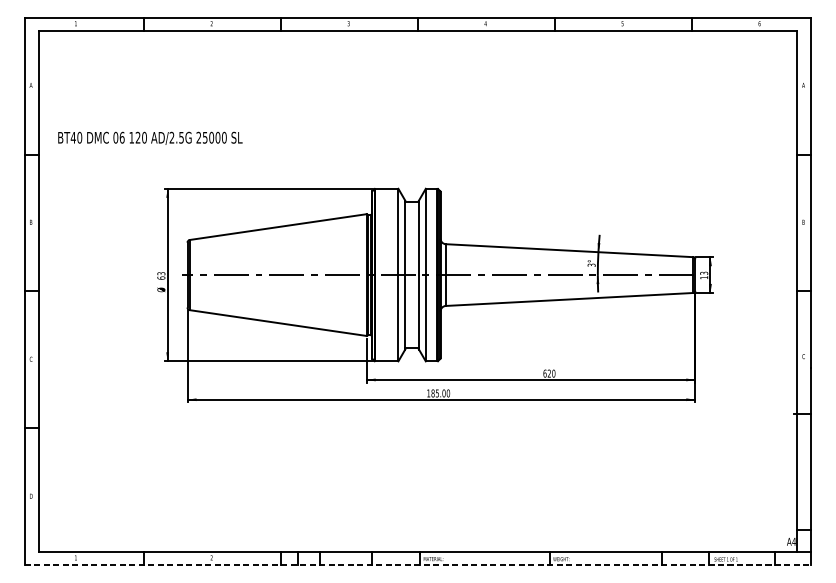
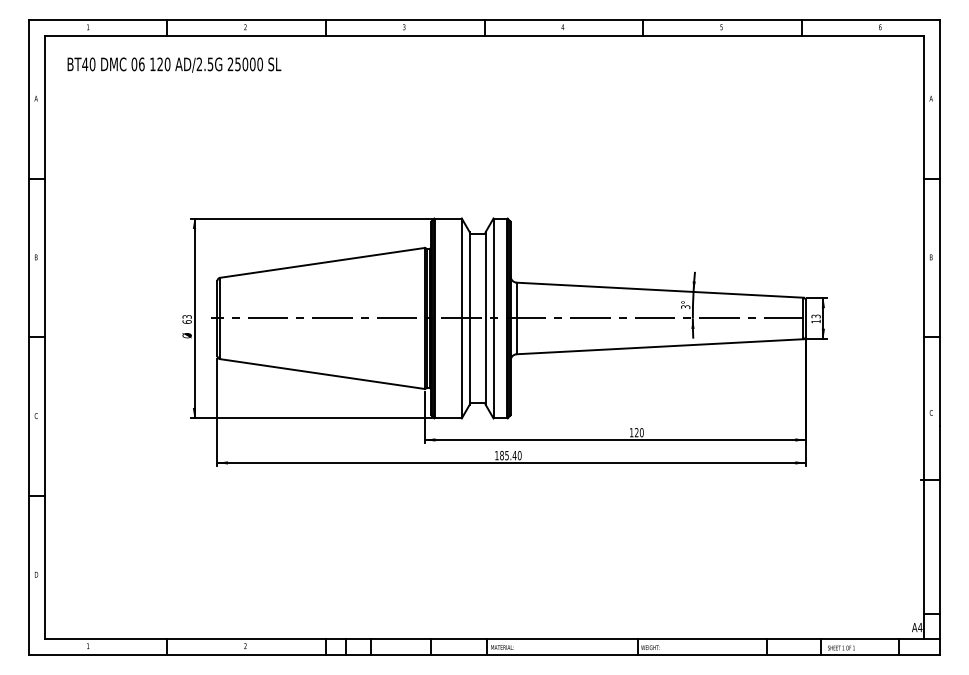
text: (150, 137) -> (174, 64), moved
text: (544, 373) -> (631, 432), 620 -> 120
text: (443, 393) -> (514, 455), 185.00 -> 185.40
line: (418, 565) -> (484, 654), dashed -> solid

